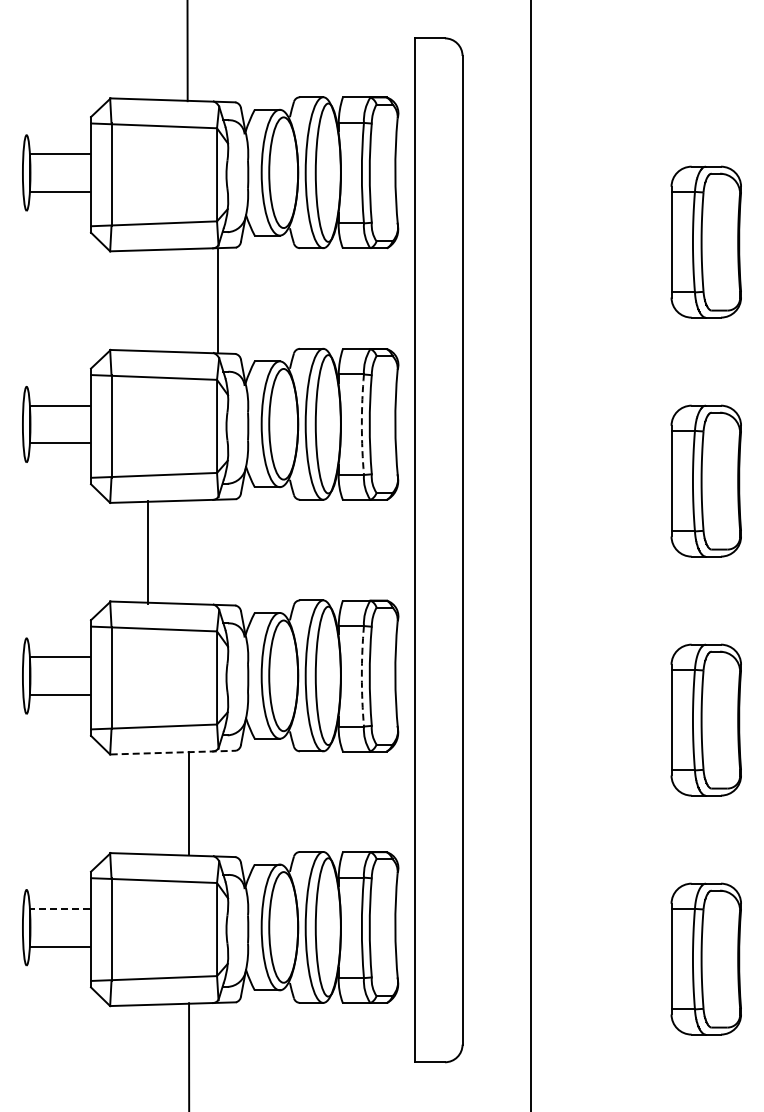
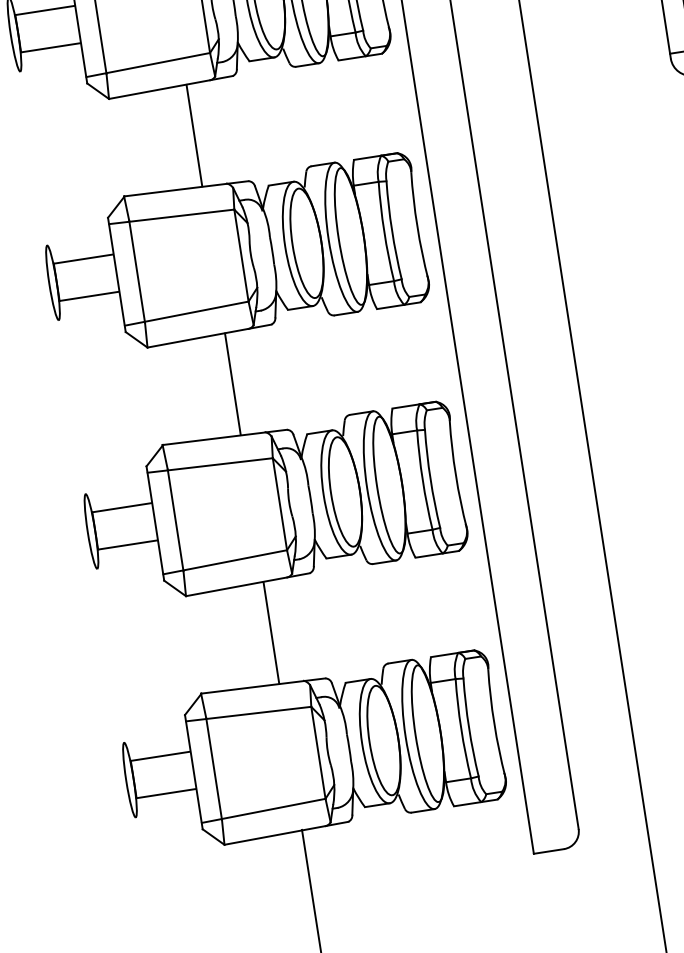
line: (217, 300) -> (193, 135), moved
arc: (361, 424) -> (383, 231), dashed -> solid
line: (147, 551) -> (232, 383), moved
arc: (361, 676) -> (422, 480), dashed -> solid
line: (173, 752) -> (248, 584), dashed -> solid
line: (60, 908) -> (160, 755), dashed -> solid

